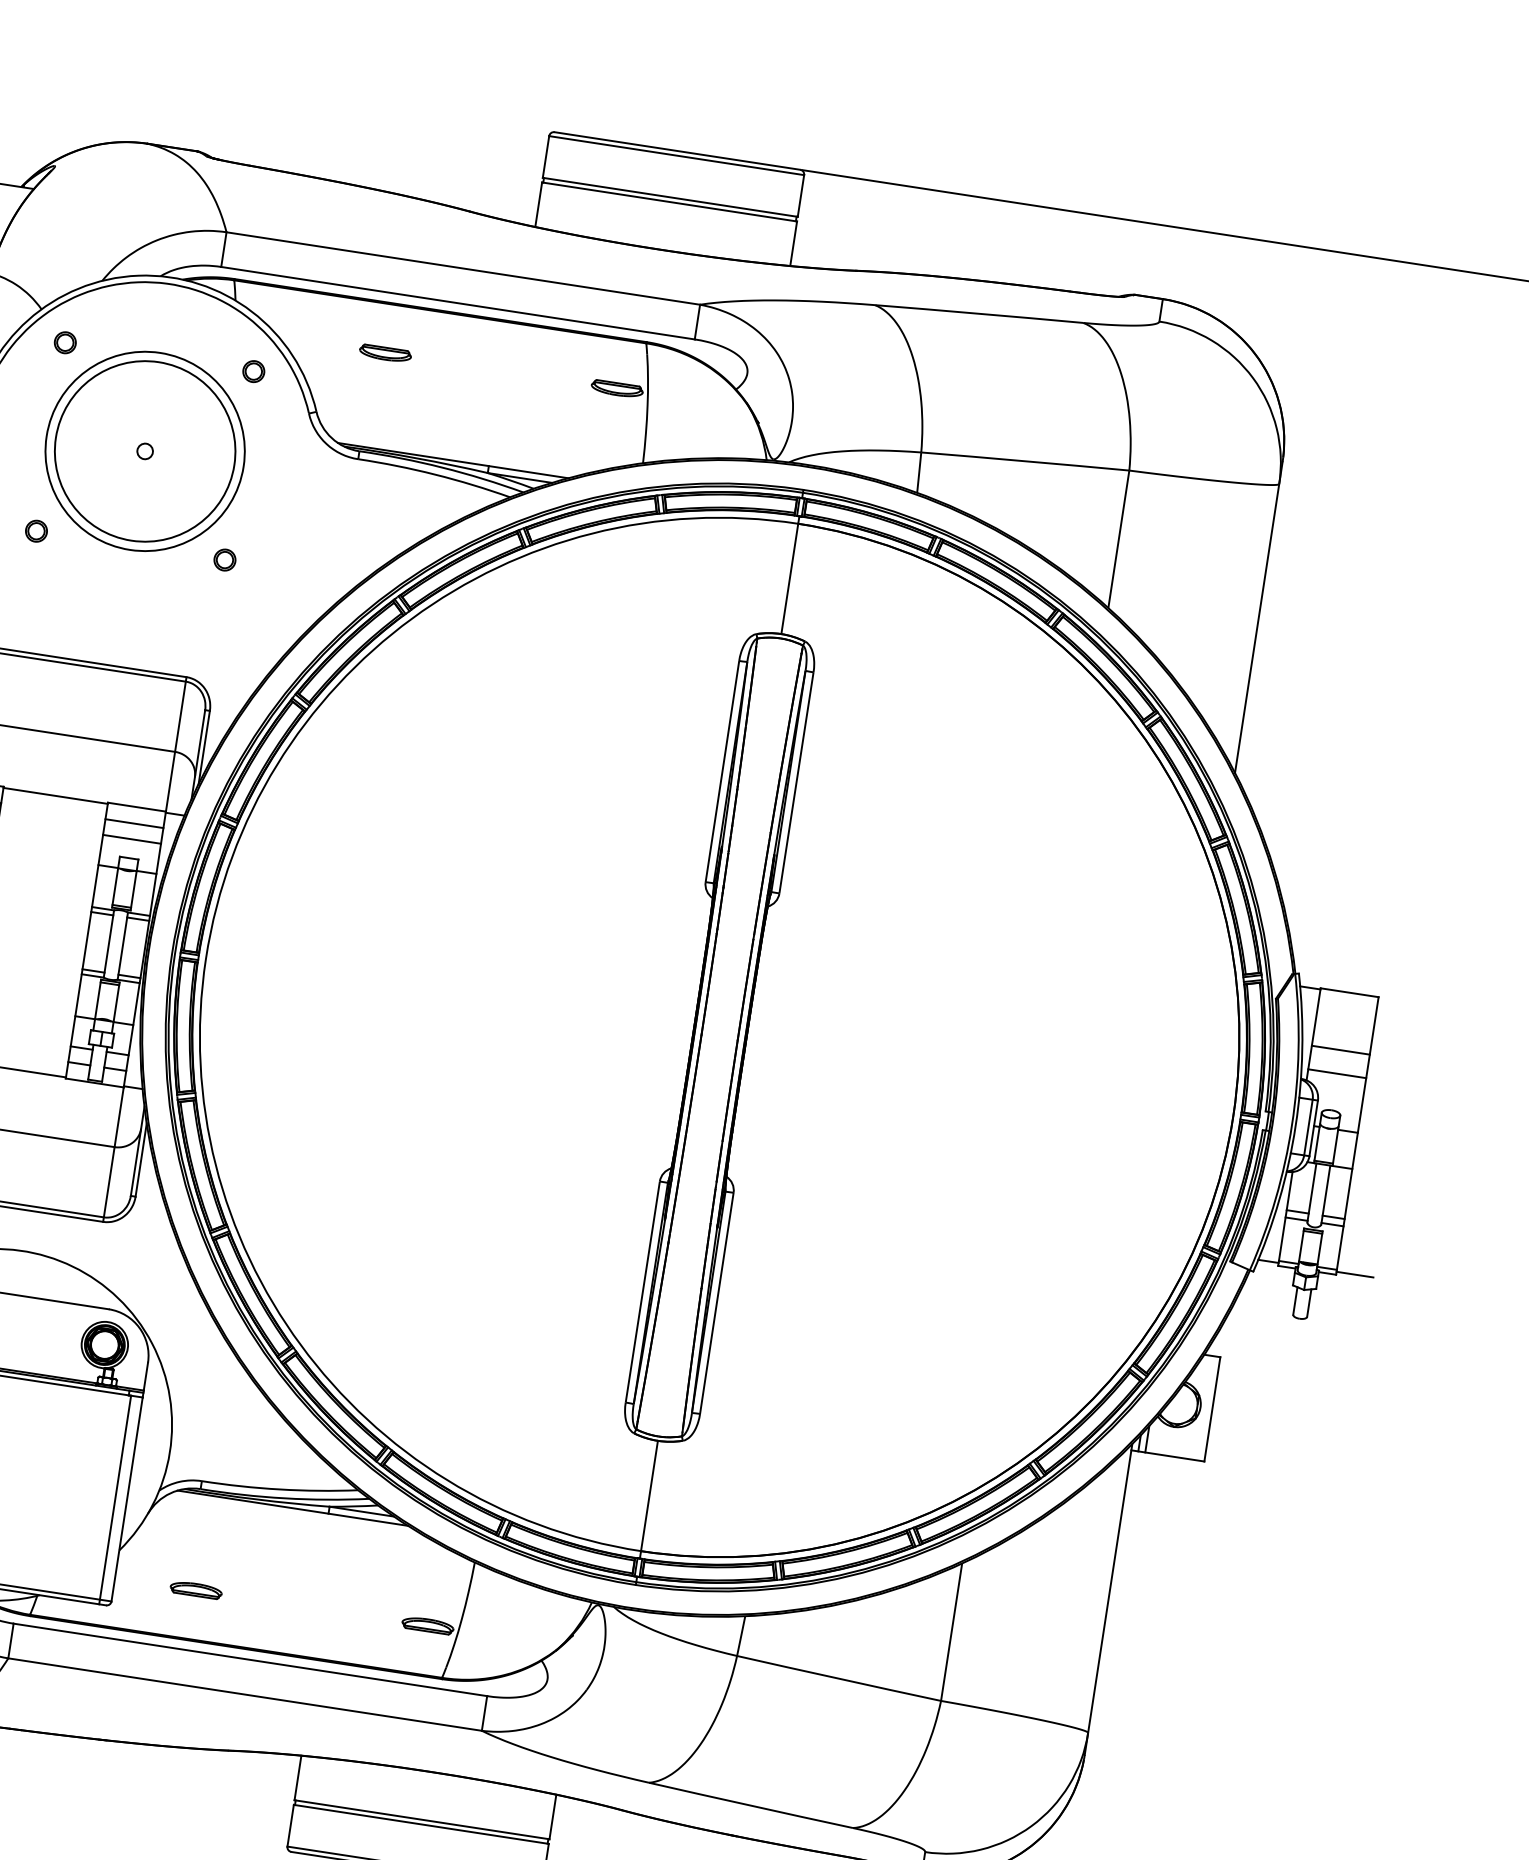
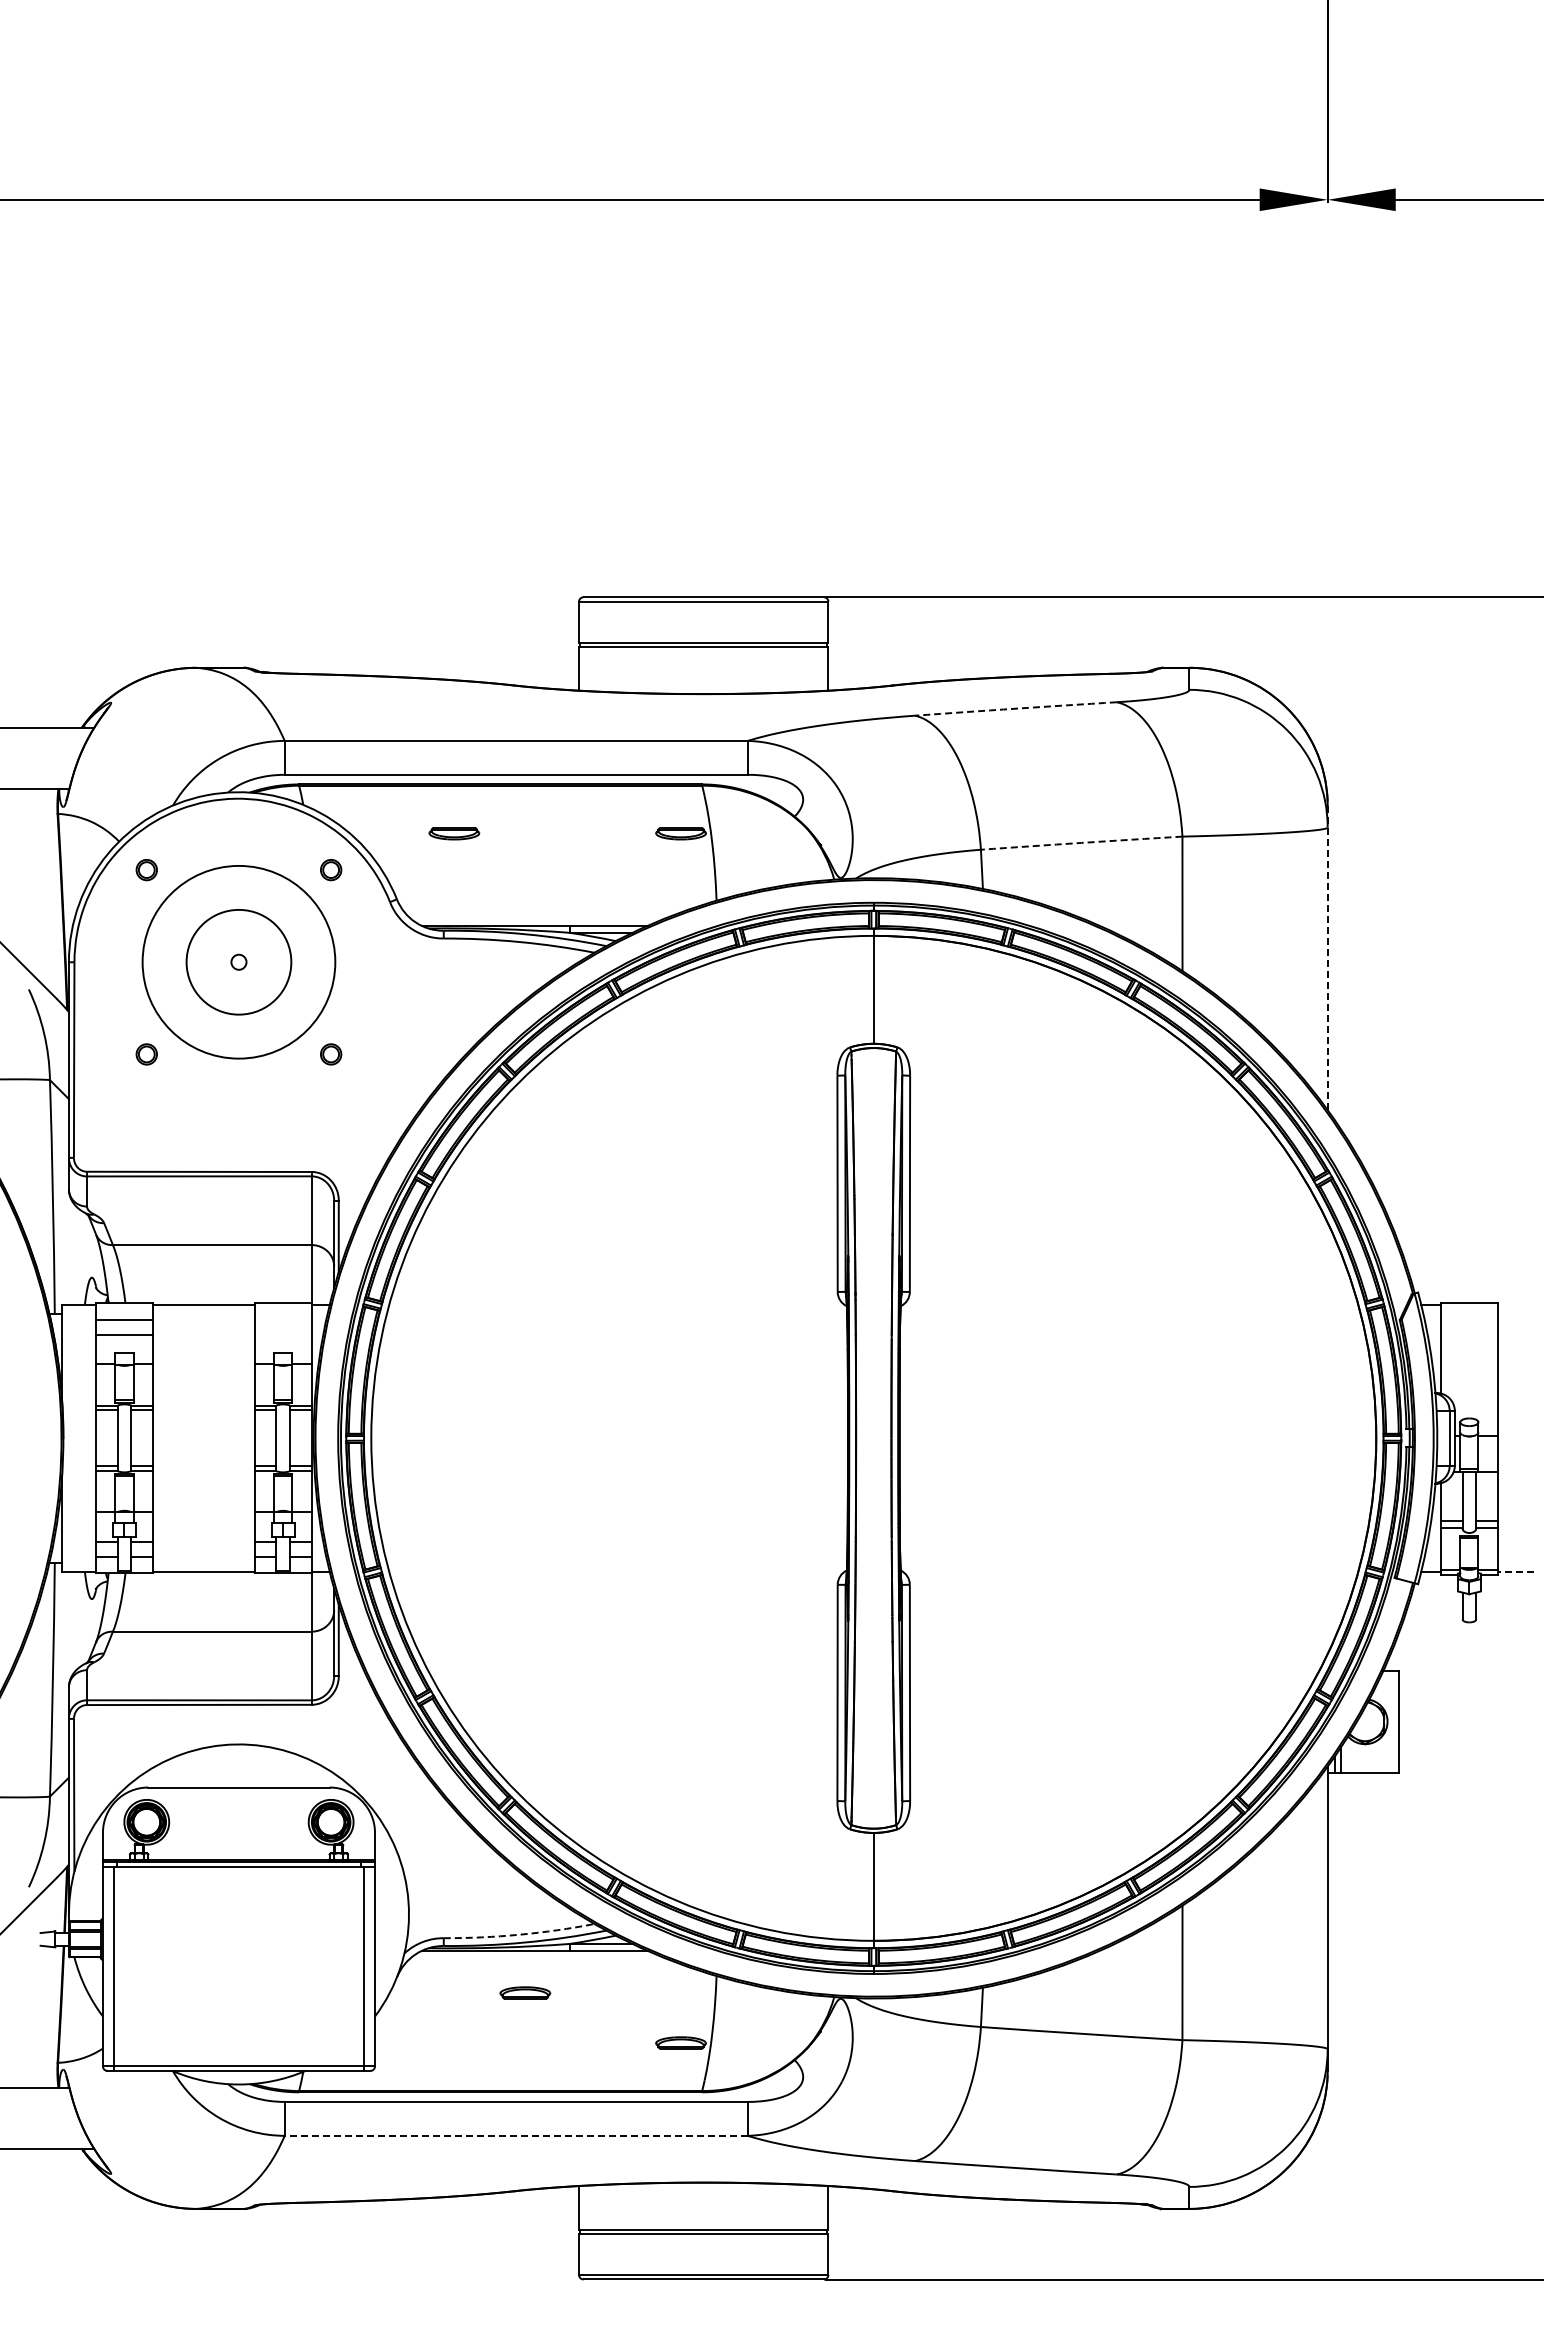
arc: (979, 313) -> (1016, 708), solid -> dashed
circle: (144, 450) -> (238, 961), size x0.6
arc: (1025, 460) -> (1081, 842), solid -> dashed
line: (1258, 616) -> (1327, 957), solid -> dashed
line: (133, 823) -> (282, 1319), removed
line: (131, 838) -> (282, 1334), removed
line: (1340, 1050) -> (1469, 1359), removed
line: (1337, 1073) -> (1469, 1382), removed
line: (1354, 1274) -> (1515, 1572), solid -> dashed
arc: (279, 1489) -> (519, 1934), solid -> dashed
part: (196, 1589) -> (525, 1992), moved
line: (245, 1694) -> (516, 2135), solid -> dashed

